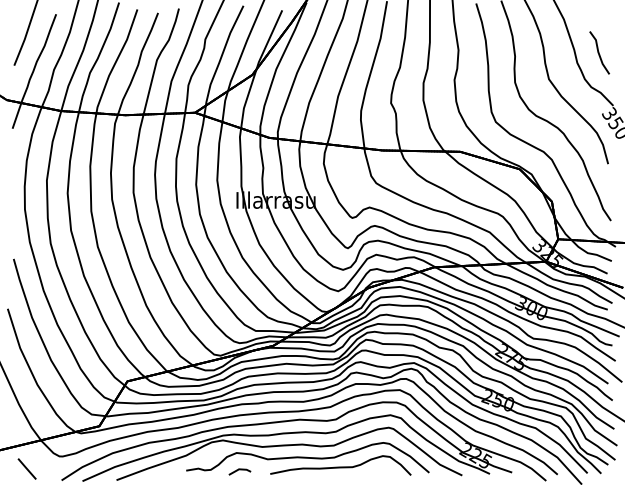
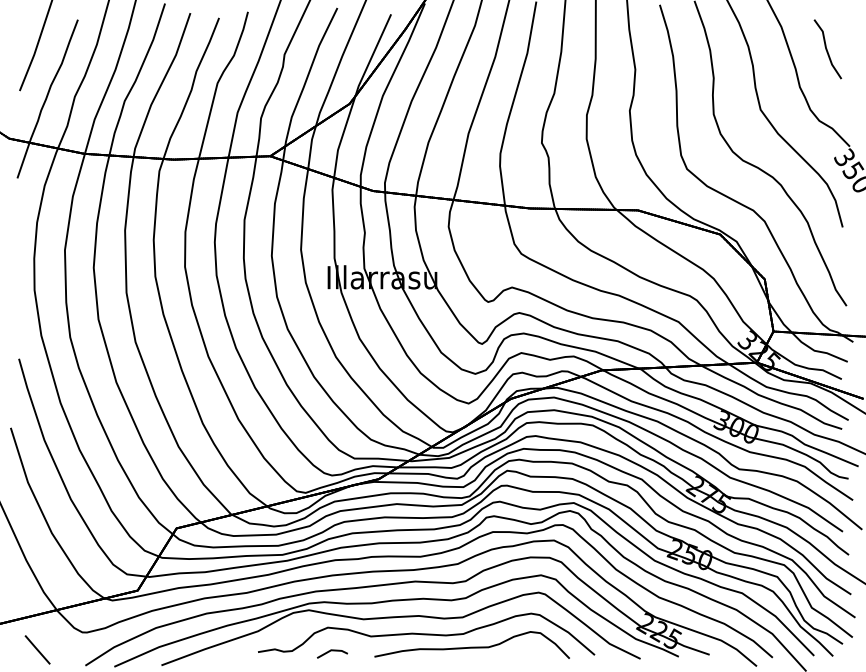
line: (599, 53) -> (827, 49), moved

